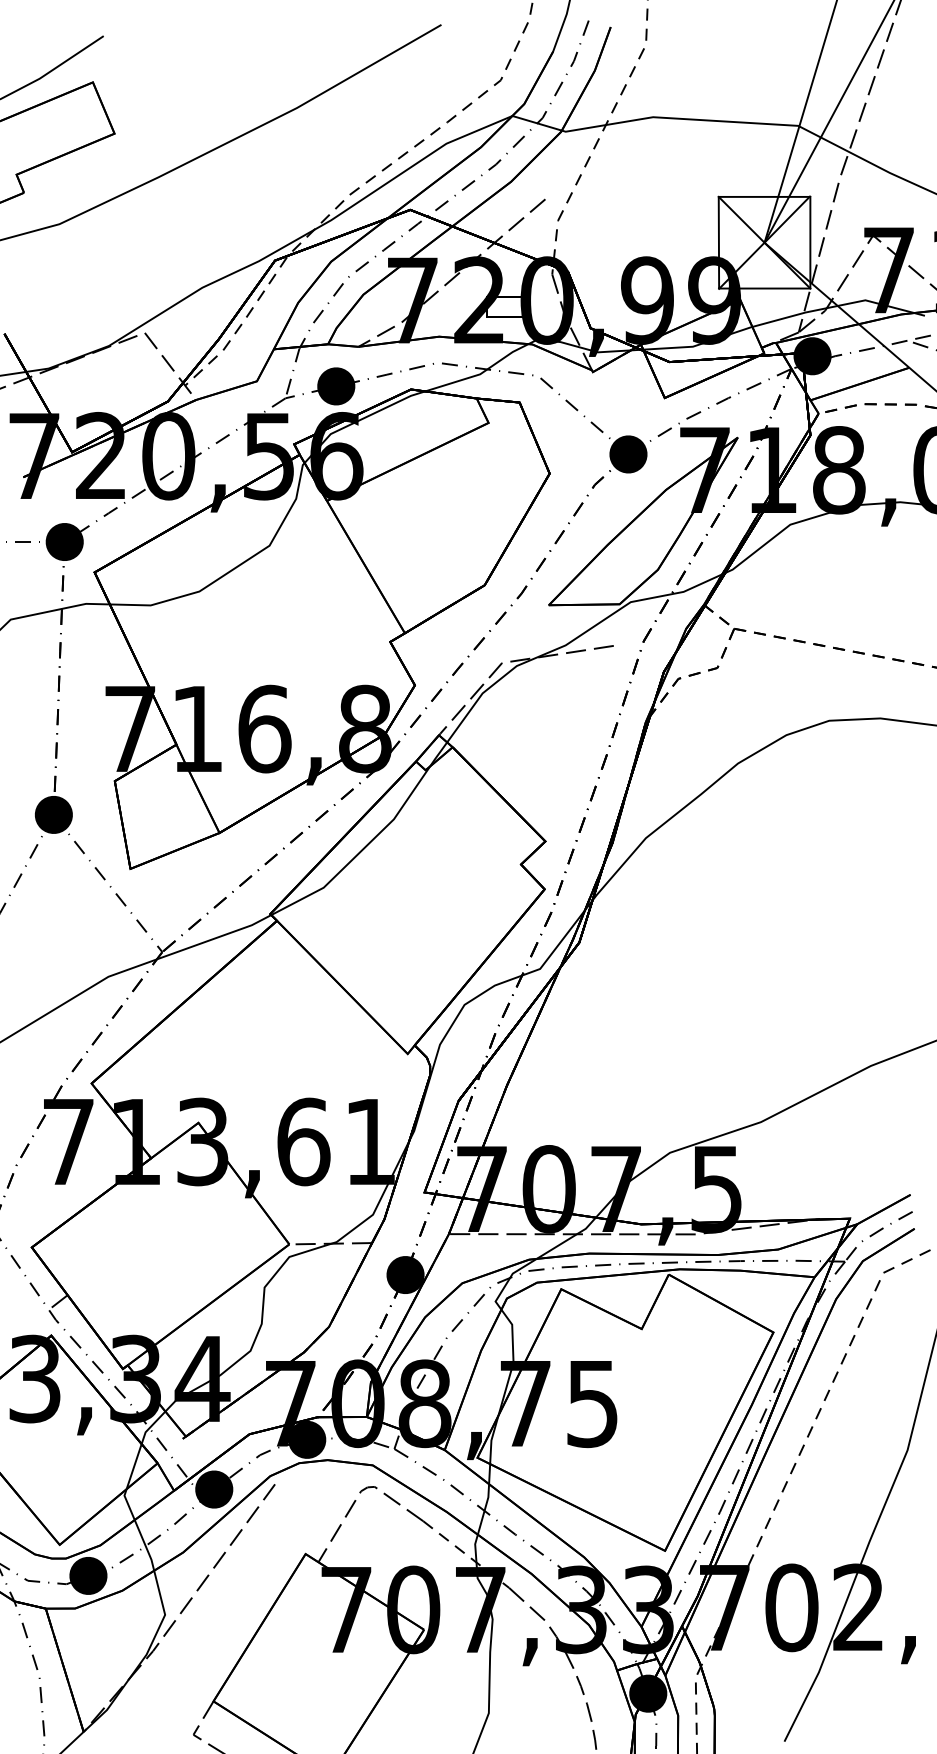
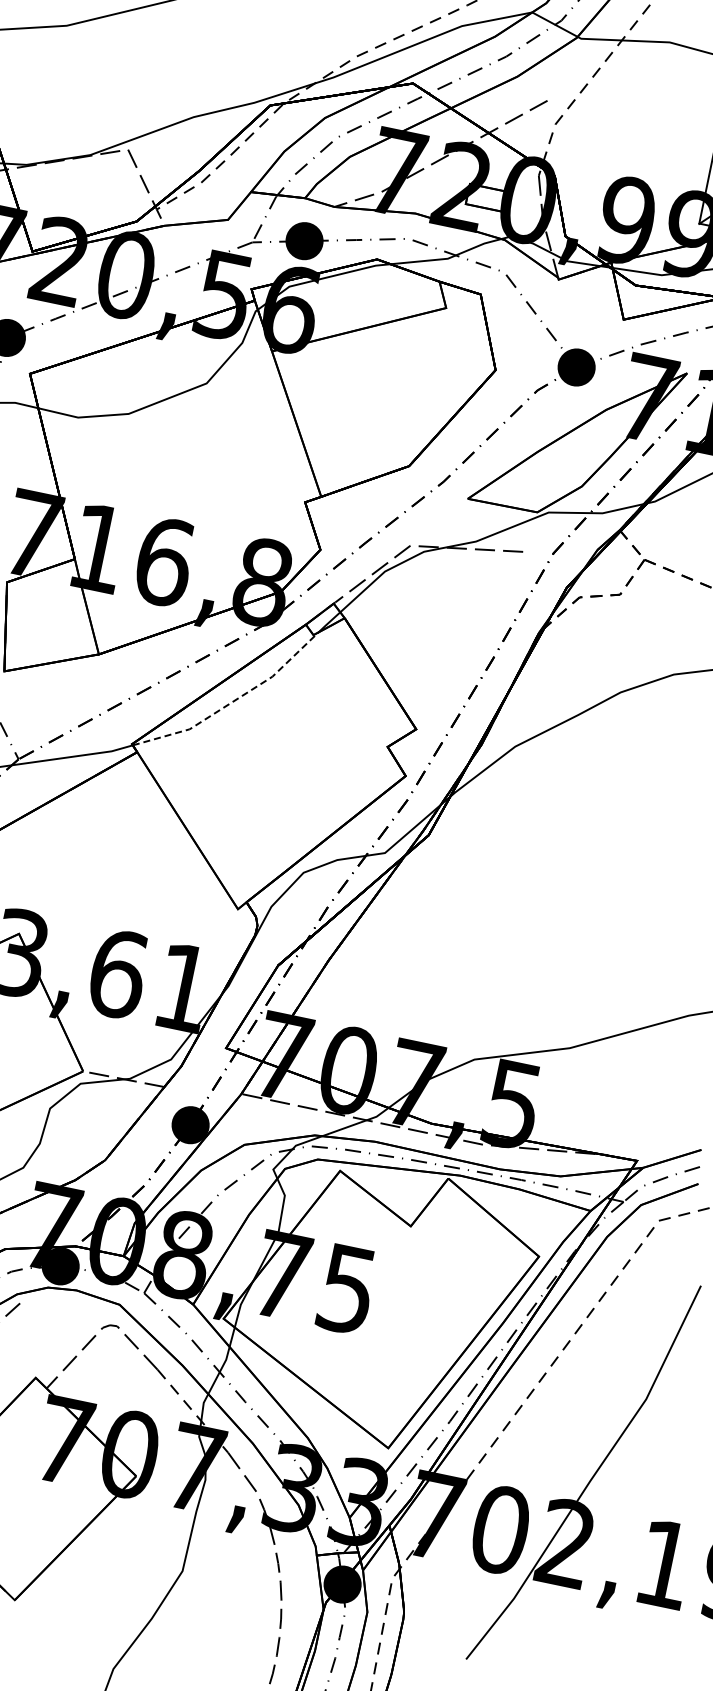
line: (360, 851) -> (233, 701), solid -> dashed

